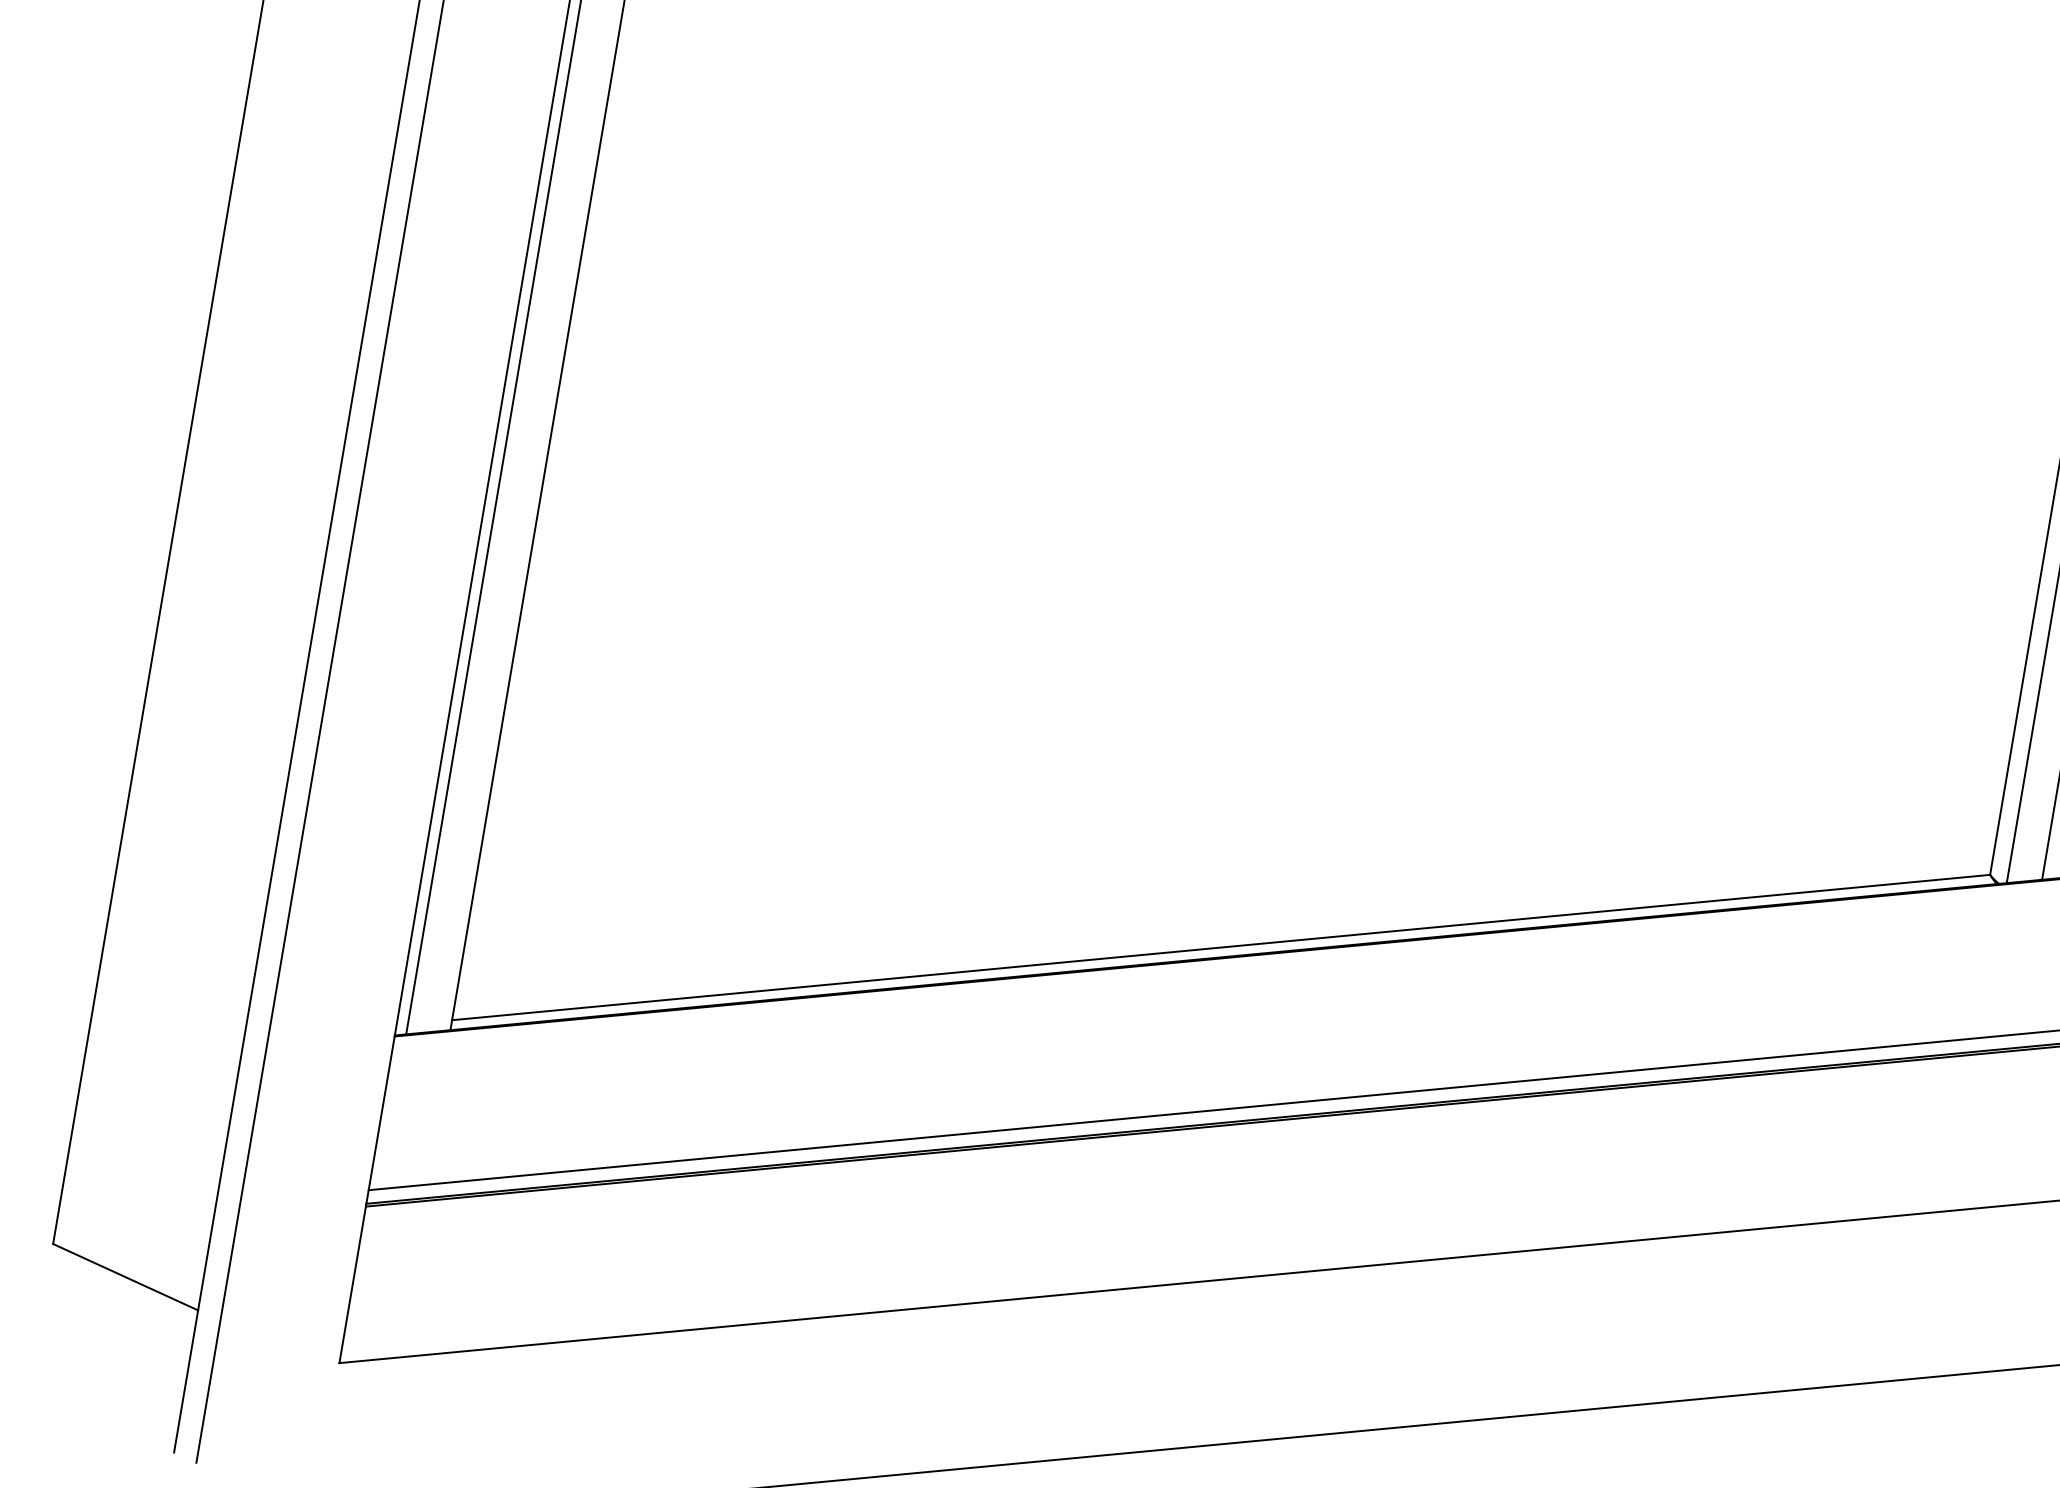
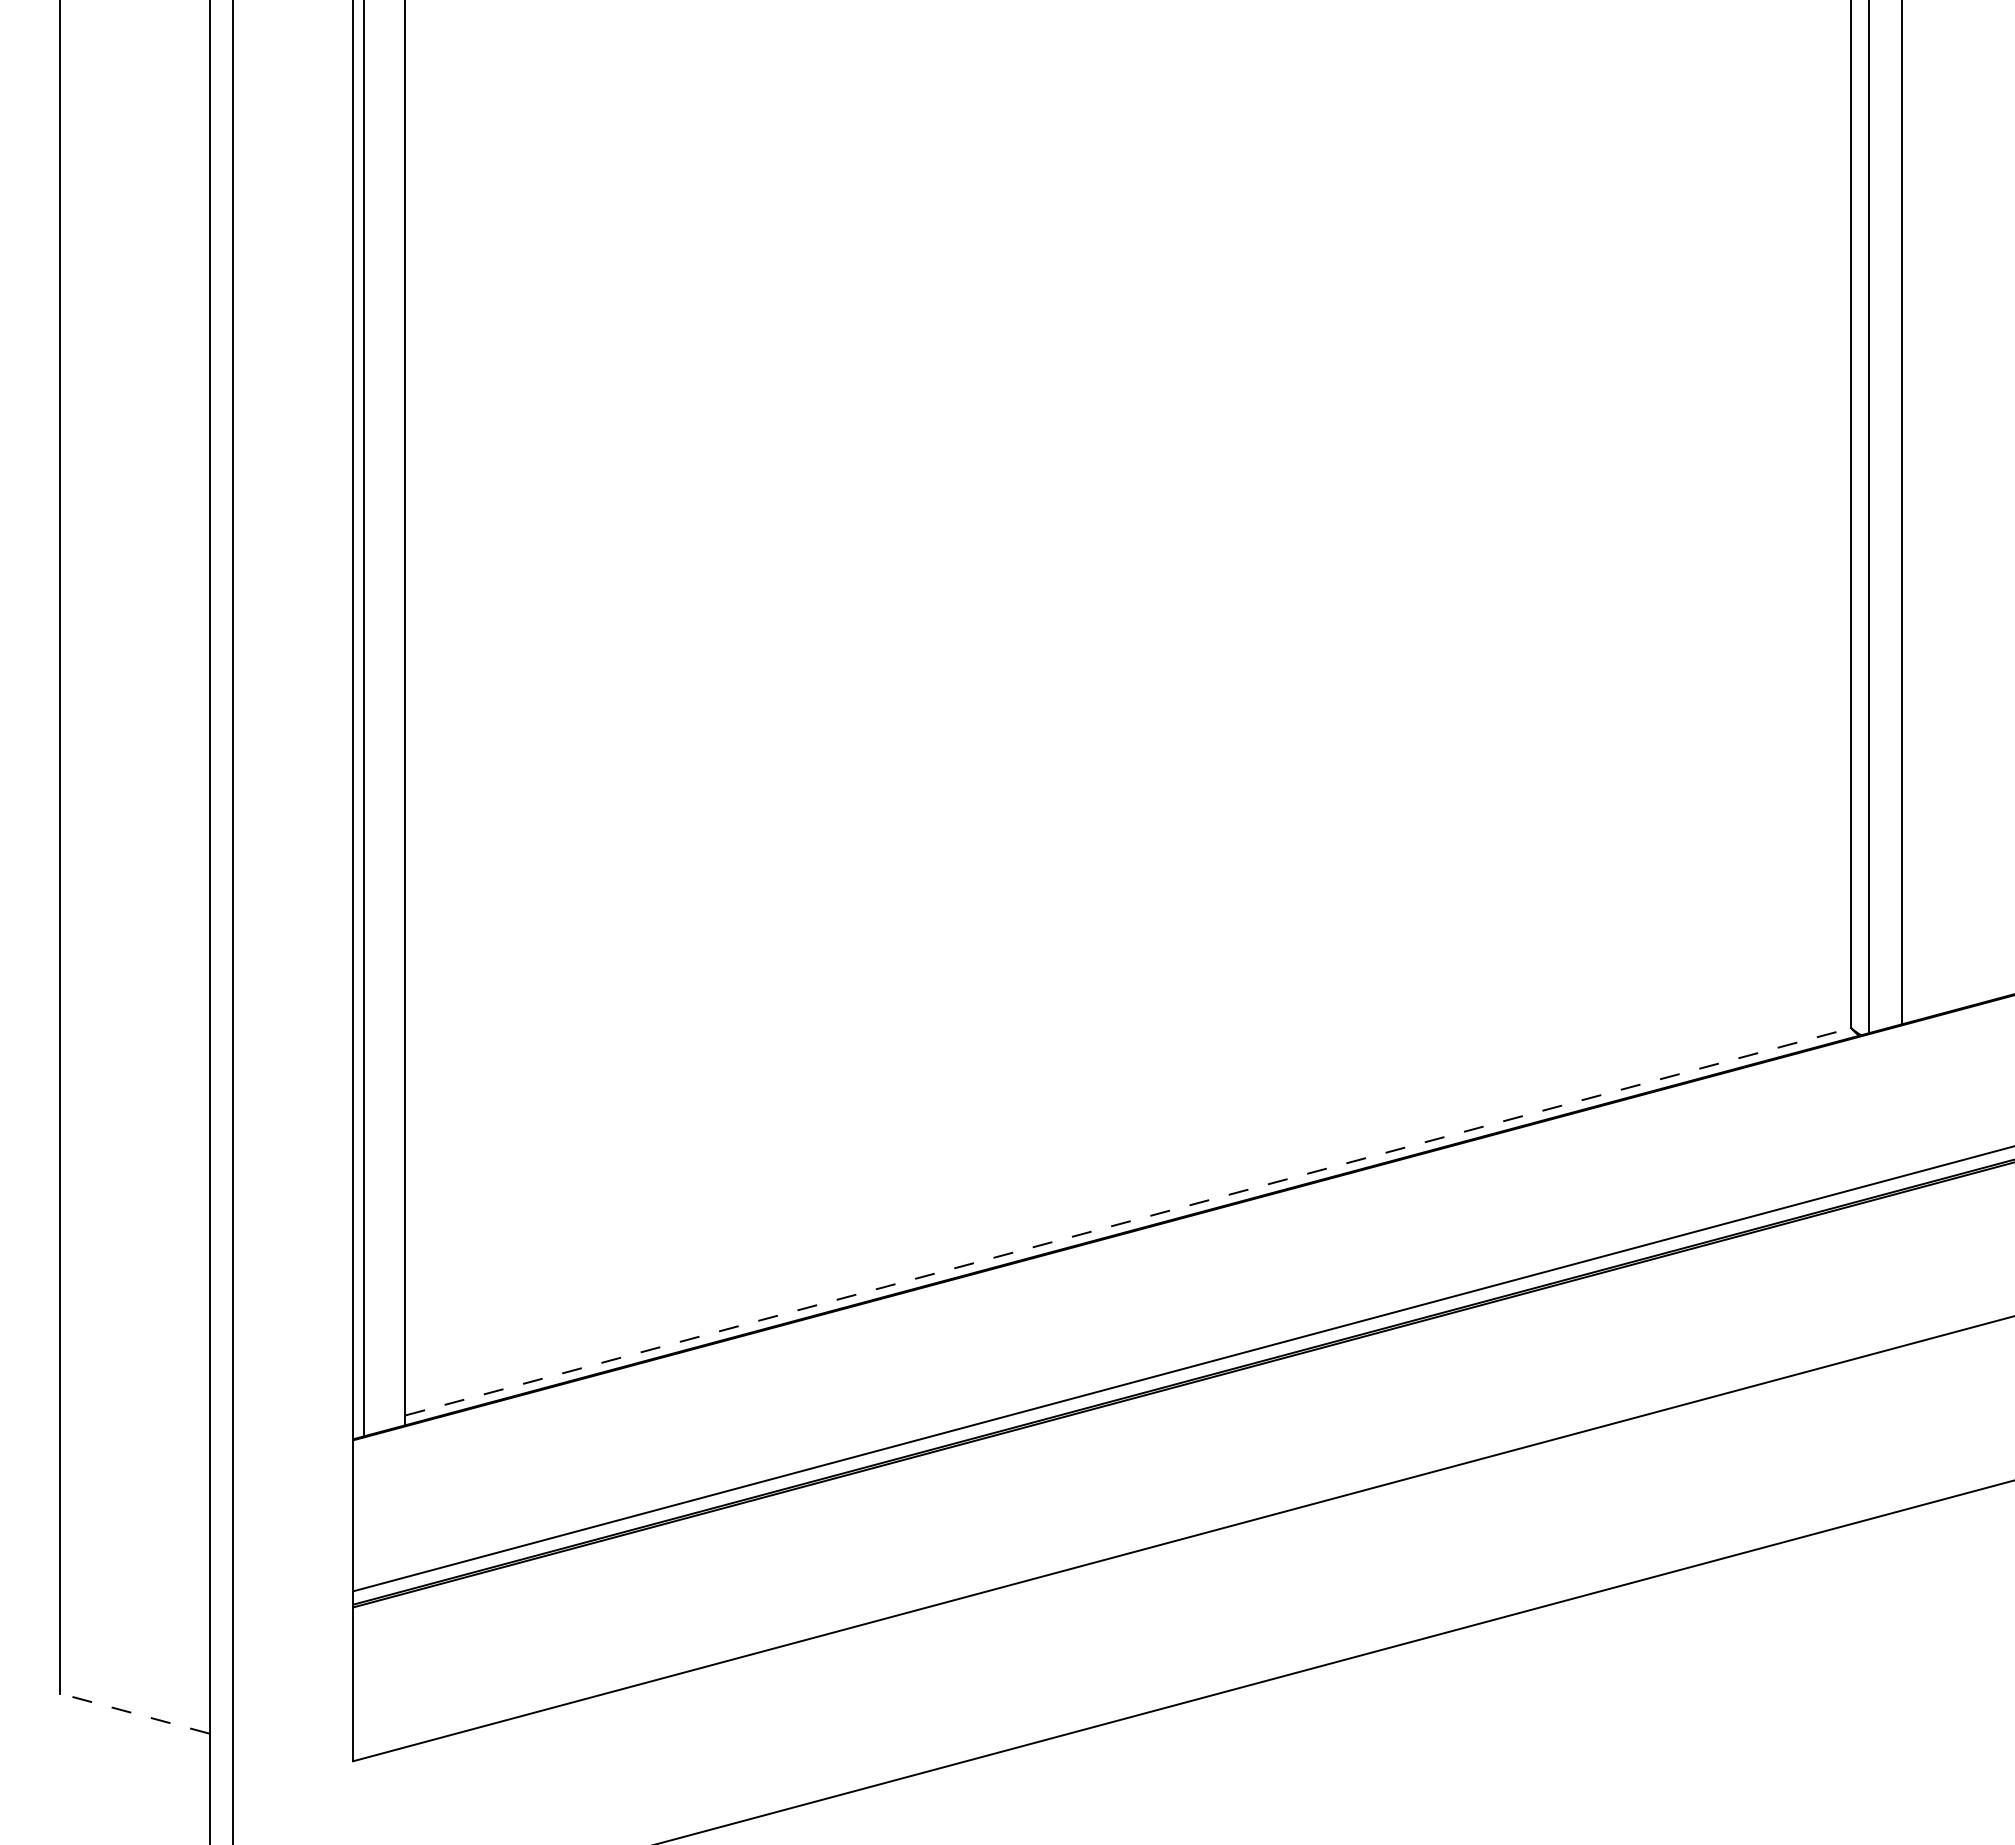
line: (1221, 947) -> (1128, 1221), solid -> dashed
line: (125, 1276) -> (134, 1713), solid -> dashed

